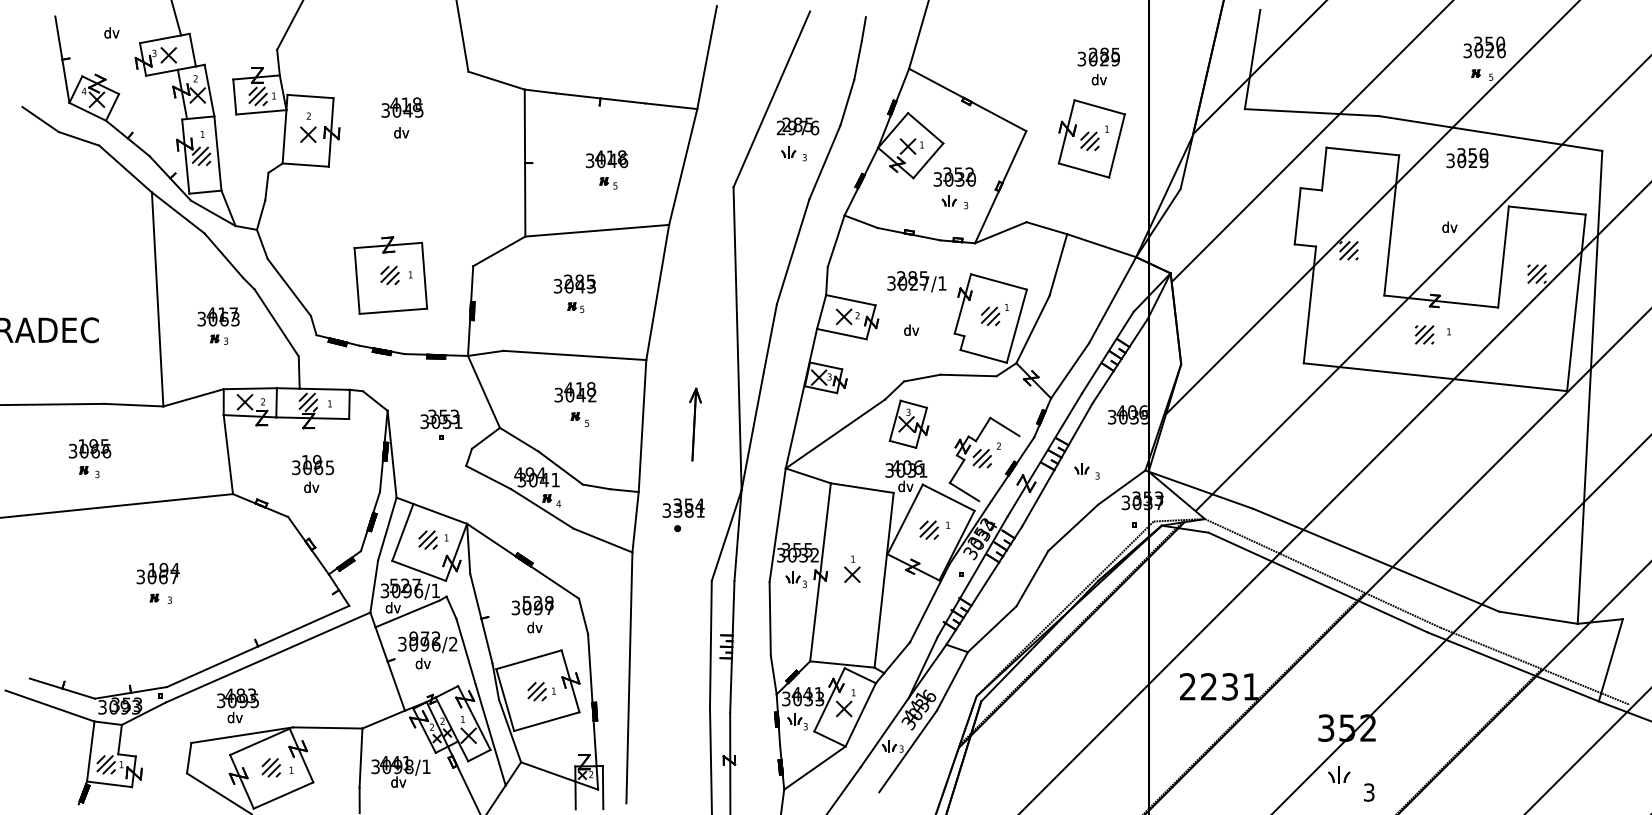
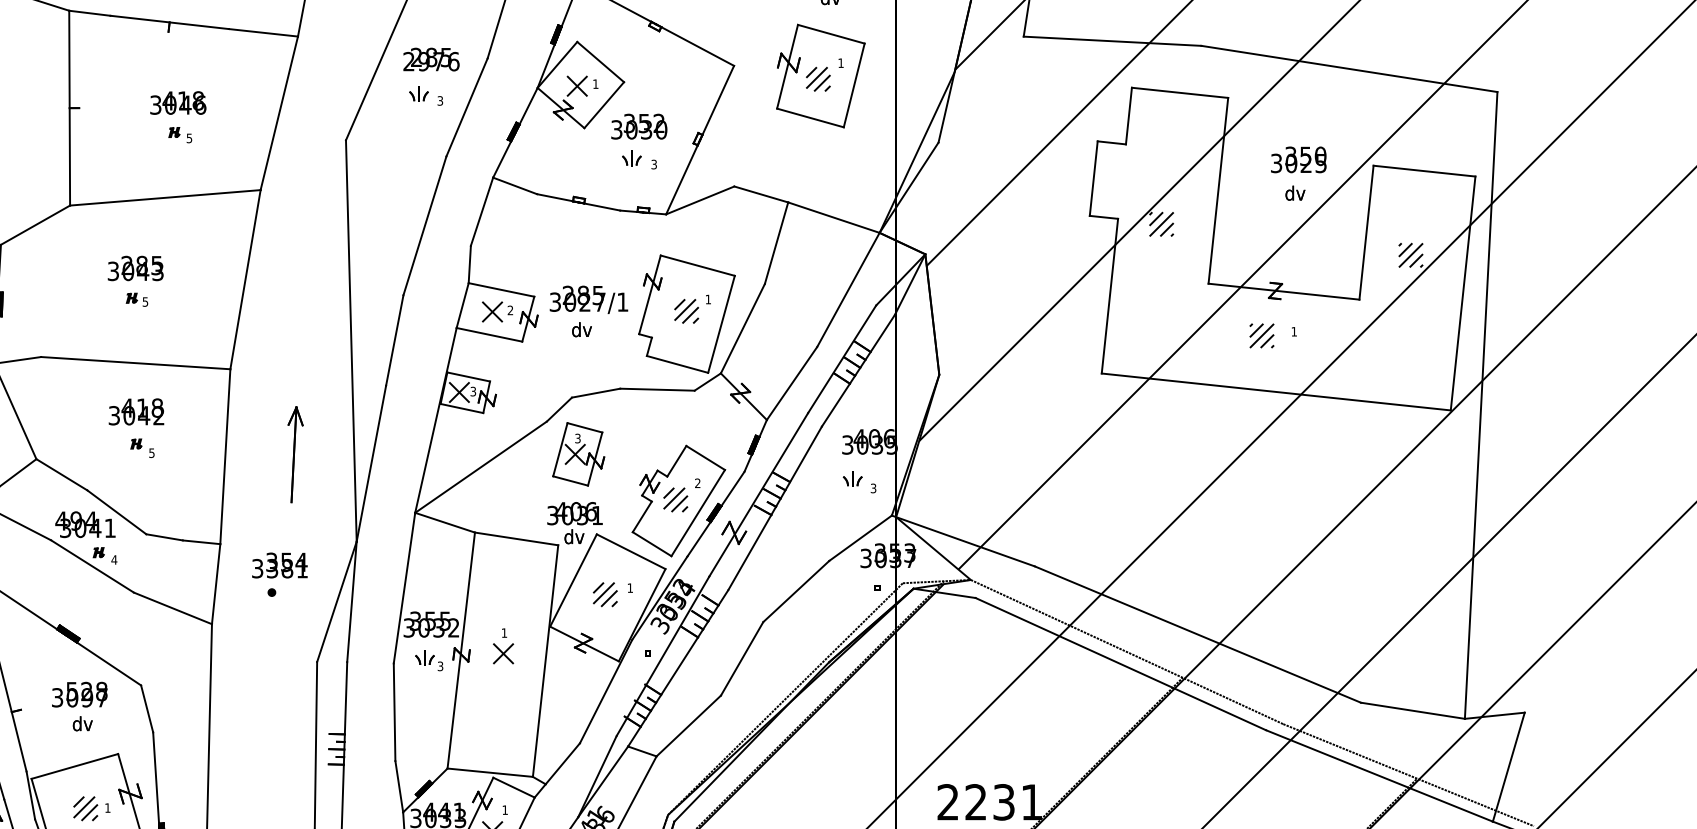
text: (1467, 158) -> (1298, 160), moved
text: (916, 281) -> (588, 299), moved
line: (999, 468) -> (698, 512), added
part: (1086, 471) -> (858, 482), moved

